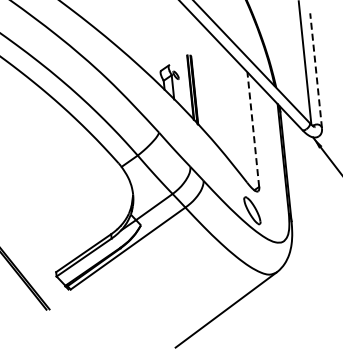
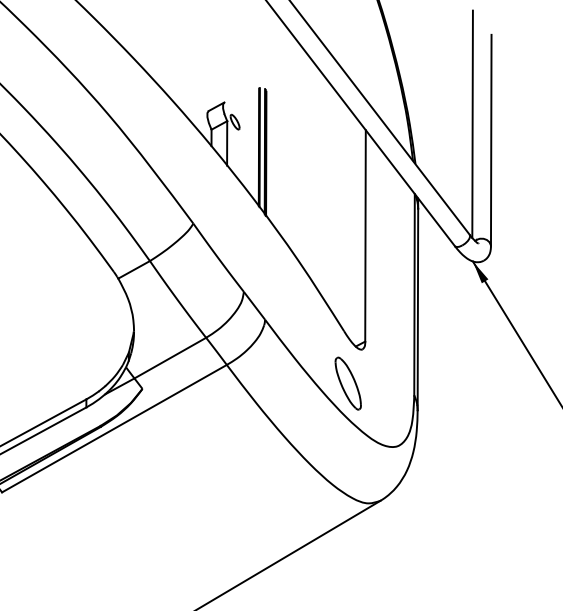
line: (316, 70) -> (492, 140), dashed -> solid
line: (253, 129) -> (365, 235), dashed -> solid

